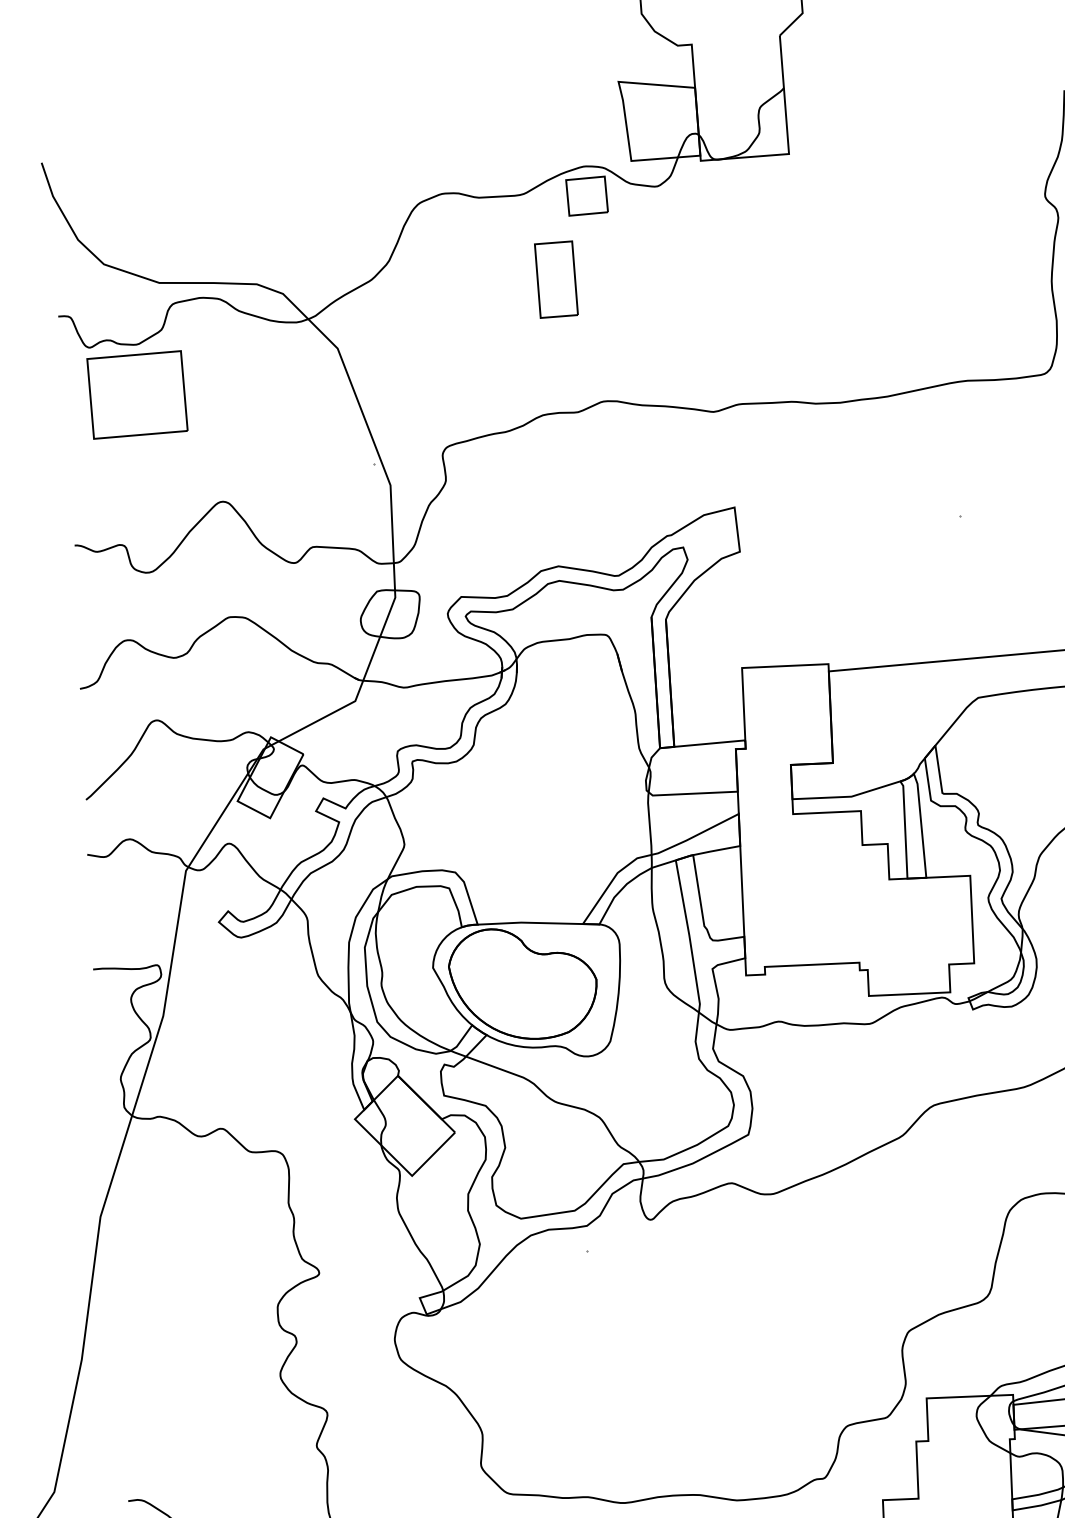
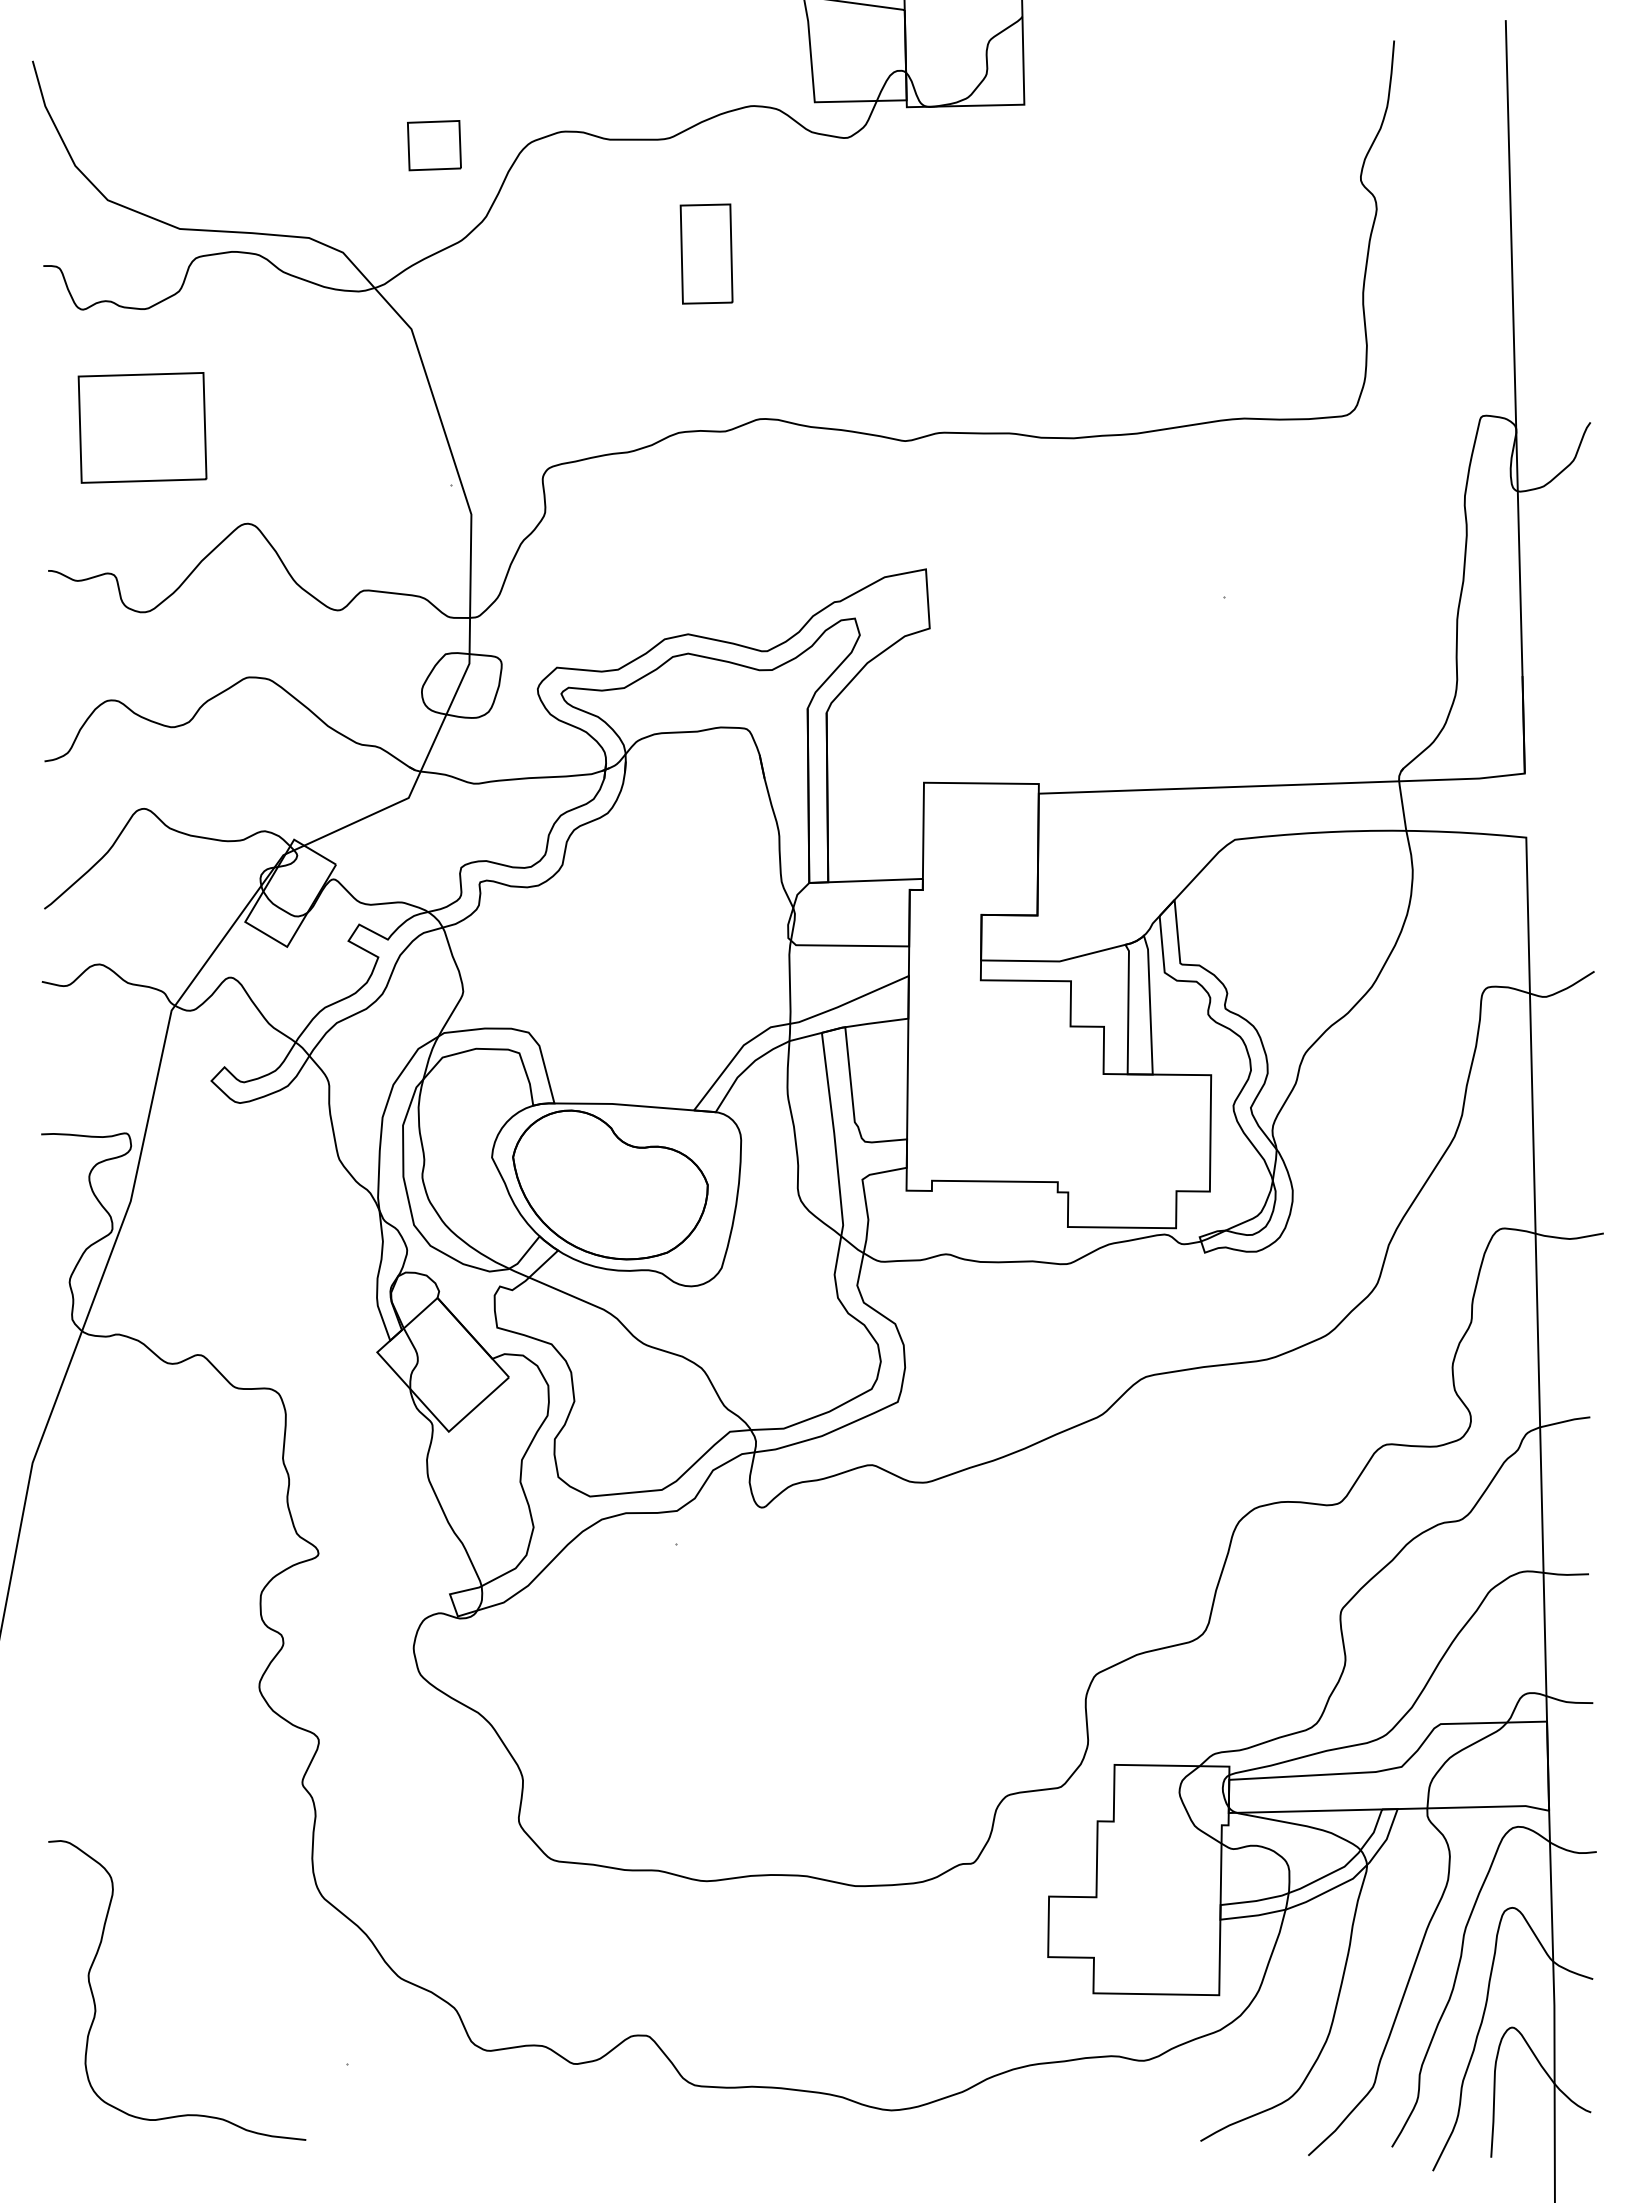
part: (587, 196) -> (434, 145), moved
part: (137, 394) -> (142, 427), moved

